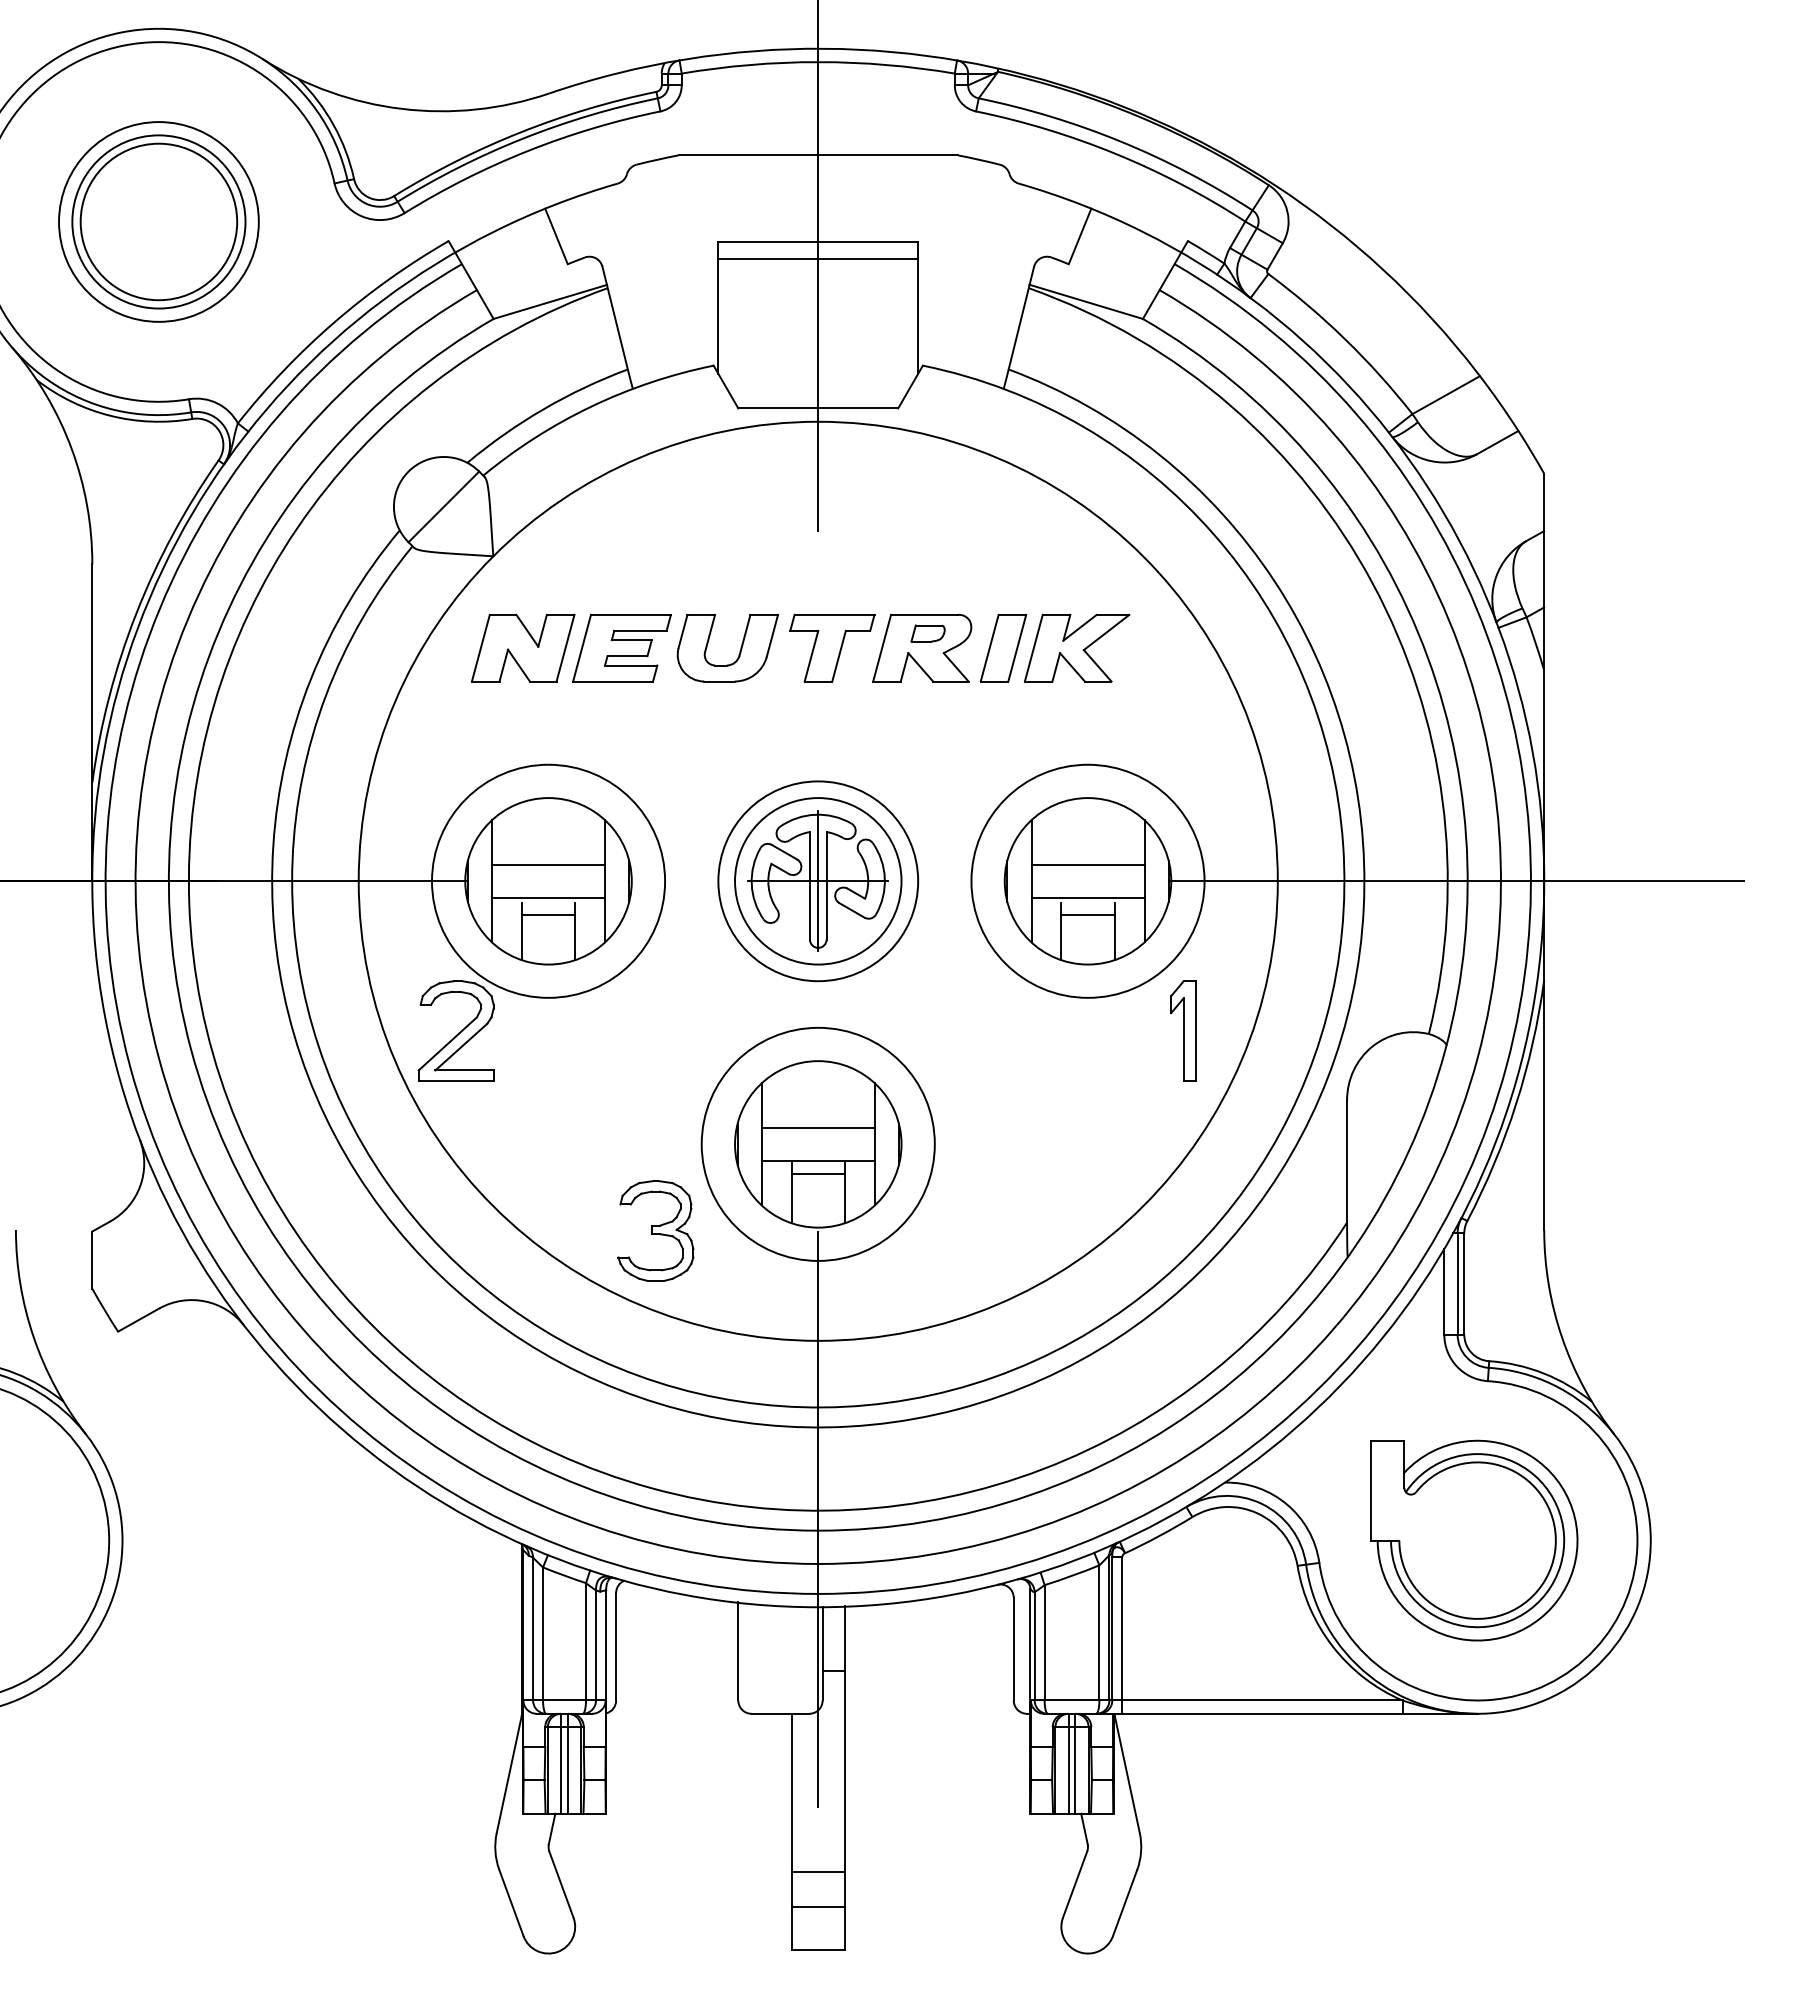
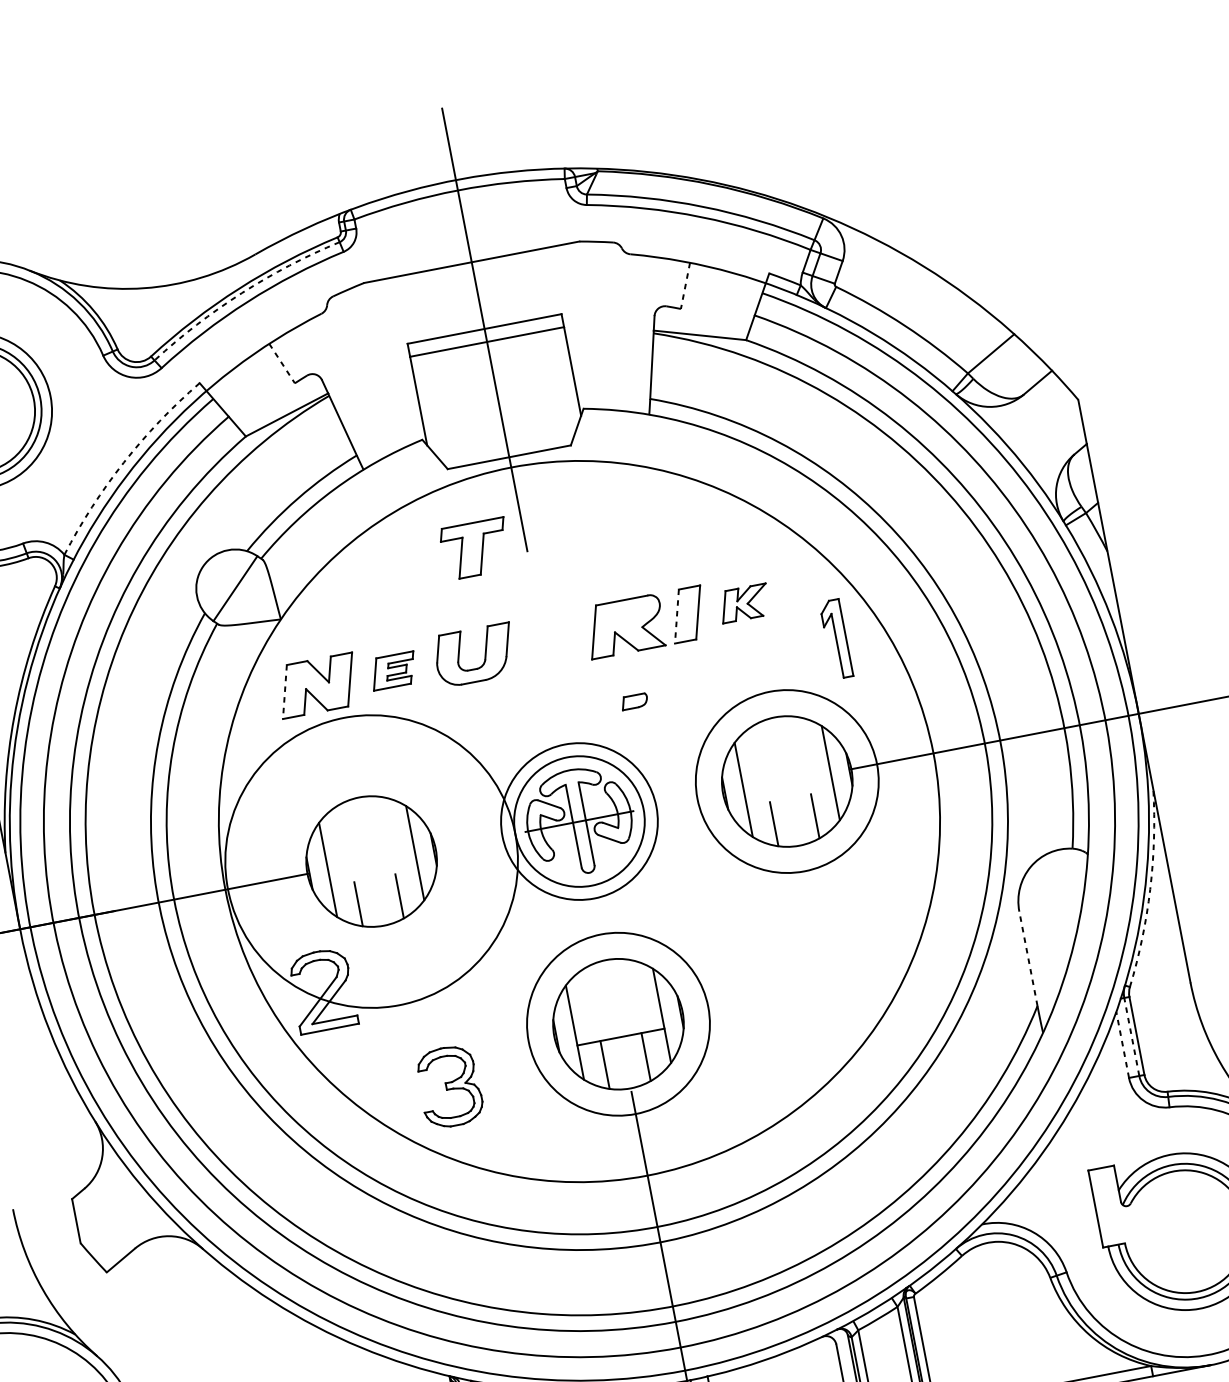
arc: (523, 138) -> (242, 293), solid -> dashed
line: (556, 236) -> (282, 363), solid -> dashed
line: (1080, 236) -> (685, 285), solid -> dashed
arc: (334, 322) -> (123, 462), solid -> dashed
part: (927, 633) -> (634, 701), moved
part: (621, 647) -> (393, 670), size x0.6
part: (1077, 647) -> (744, 602), size x0.6
line: (480, 648) -> (284, 692), solid -> dashed
part: (832, 648) -> (476, 549), moved
line: (989, 648) -> (676, 616), solid -> dashed
line: (548, 864) -> (369, 848), removed
line: (1087, 864) -> (784, 768), removed
circle: (548, 880) -> (371, 860), size x1.6
line: (818, 881) -> (579, 821), removed
line: (548, 897) -> (374, 874), removed
line: (1087, 897) -> (789, 794), removed
line: (548, 914) -> (376, 887), removed
line: (1087, 914) -> (791, 807), removed
part: (1183, 1030) -> (836, 638), moved
arc: (1516, 1103) -> (1150, 889), solid -> dashed
line: (817, 1127) -> (615, 1011), removed
line: (1347, 1160) -> (1028, 958), solid -> dashed
line: (817, 1174) -> (622, 1047), removed
part: (655, 1230) -> (449, 1086), moved
line: (1457, 1284) -> (1131, 1037), solid -> dashed
line: (1444, 1291) -> (1122, 1044), solid -> dashed

